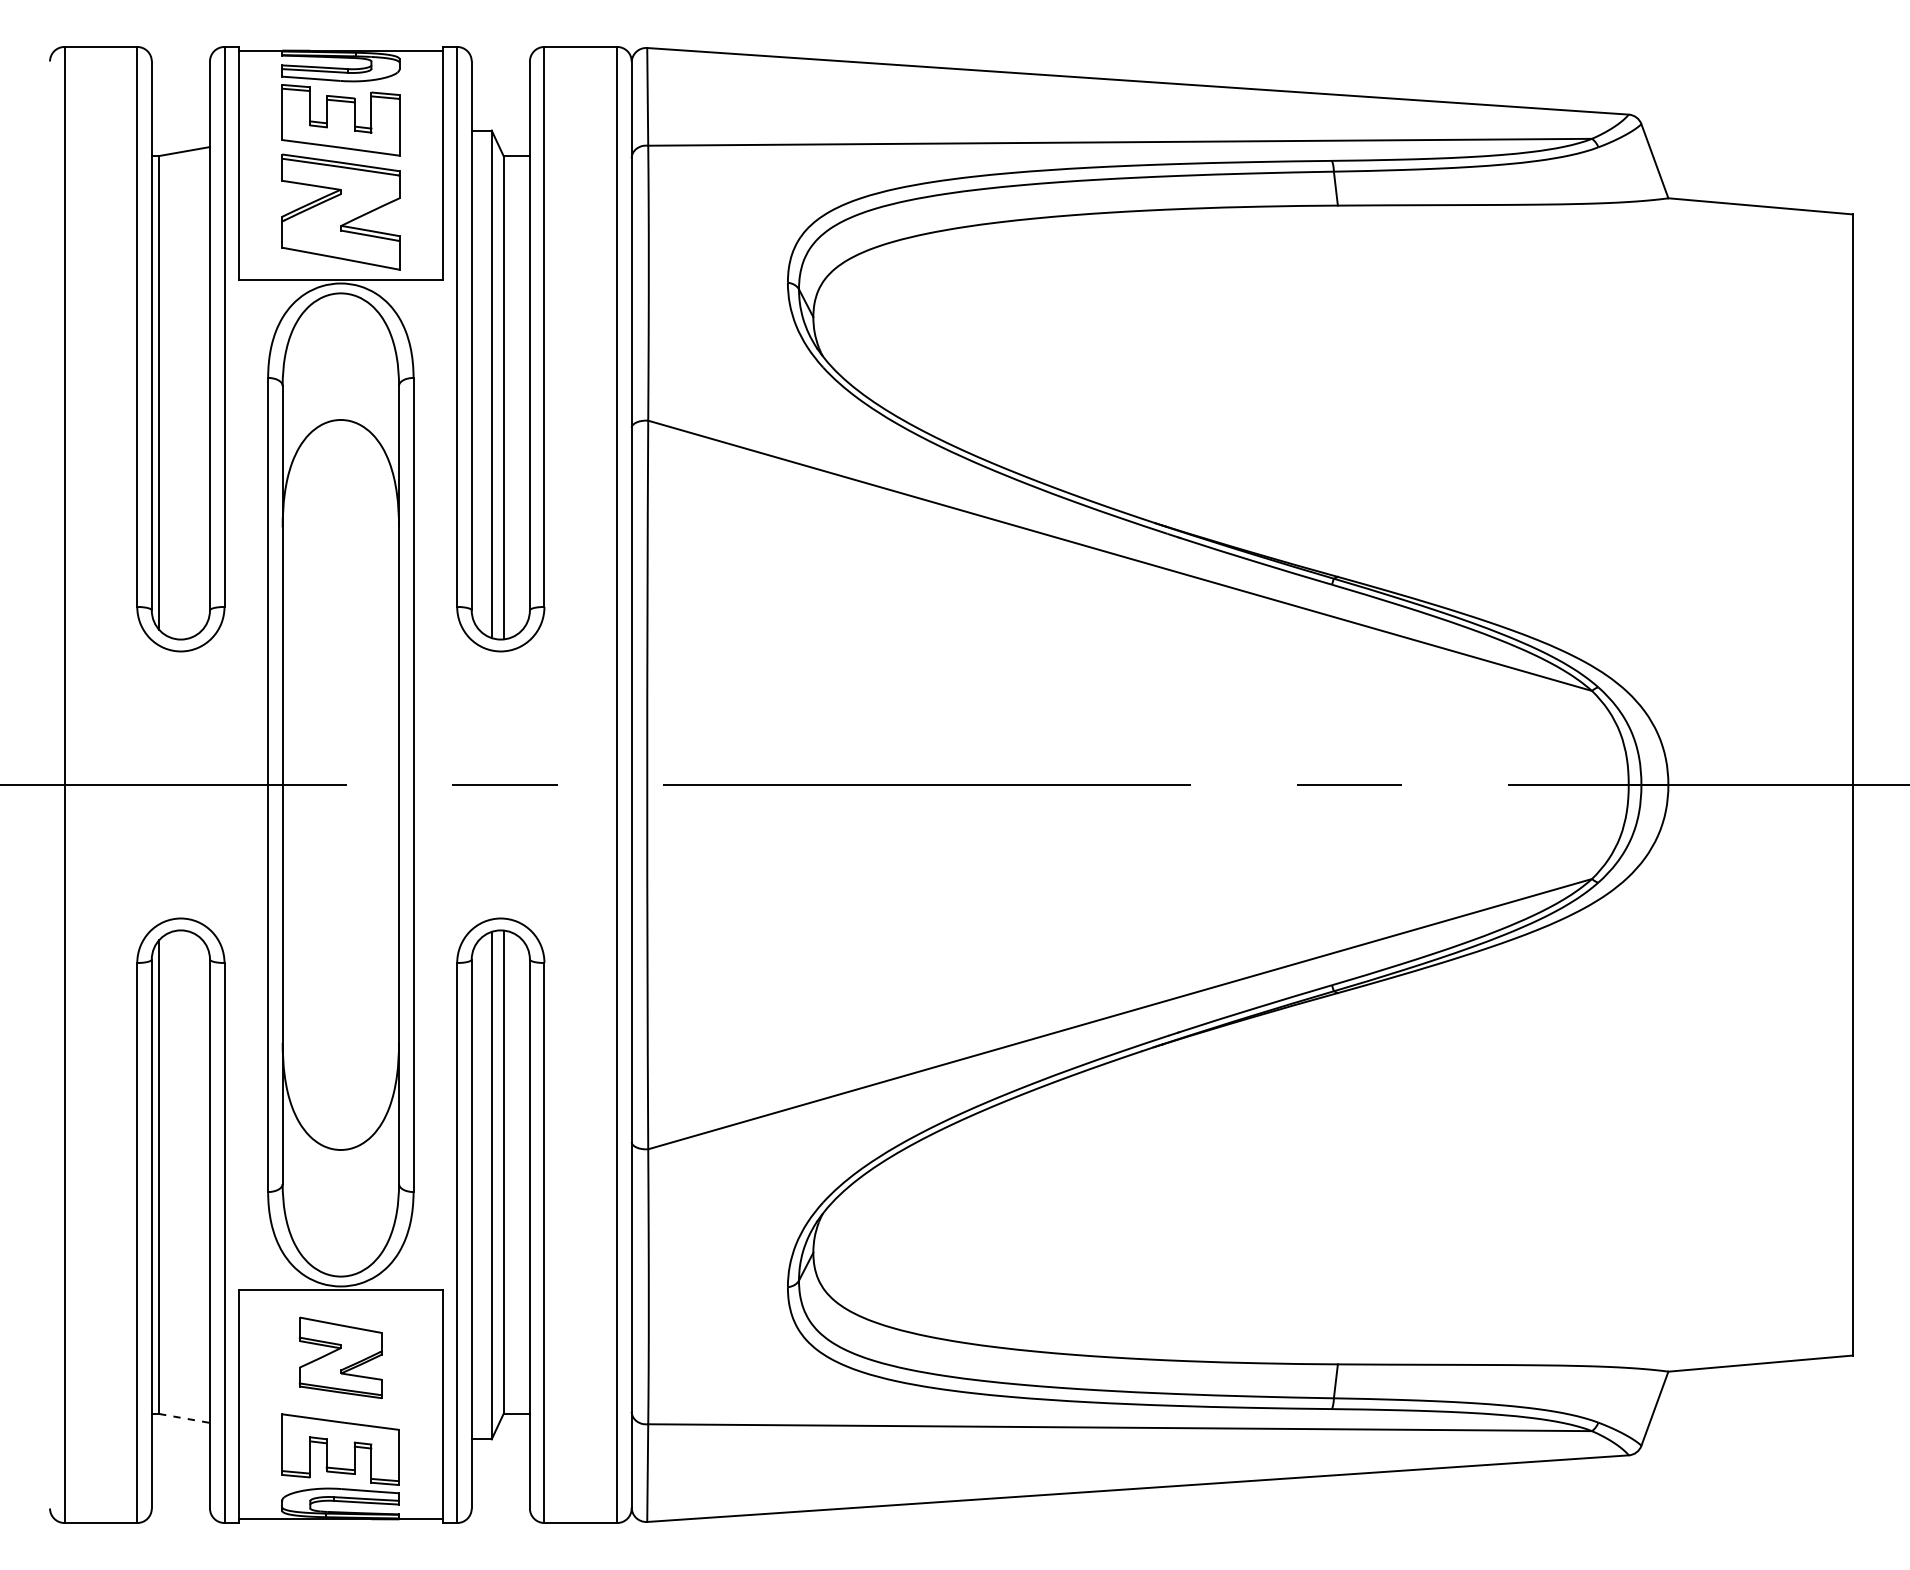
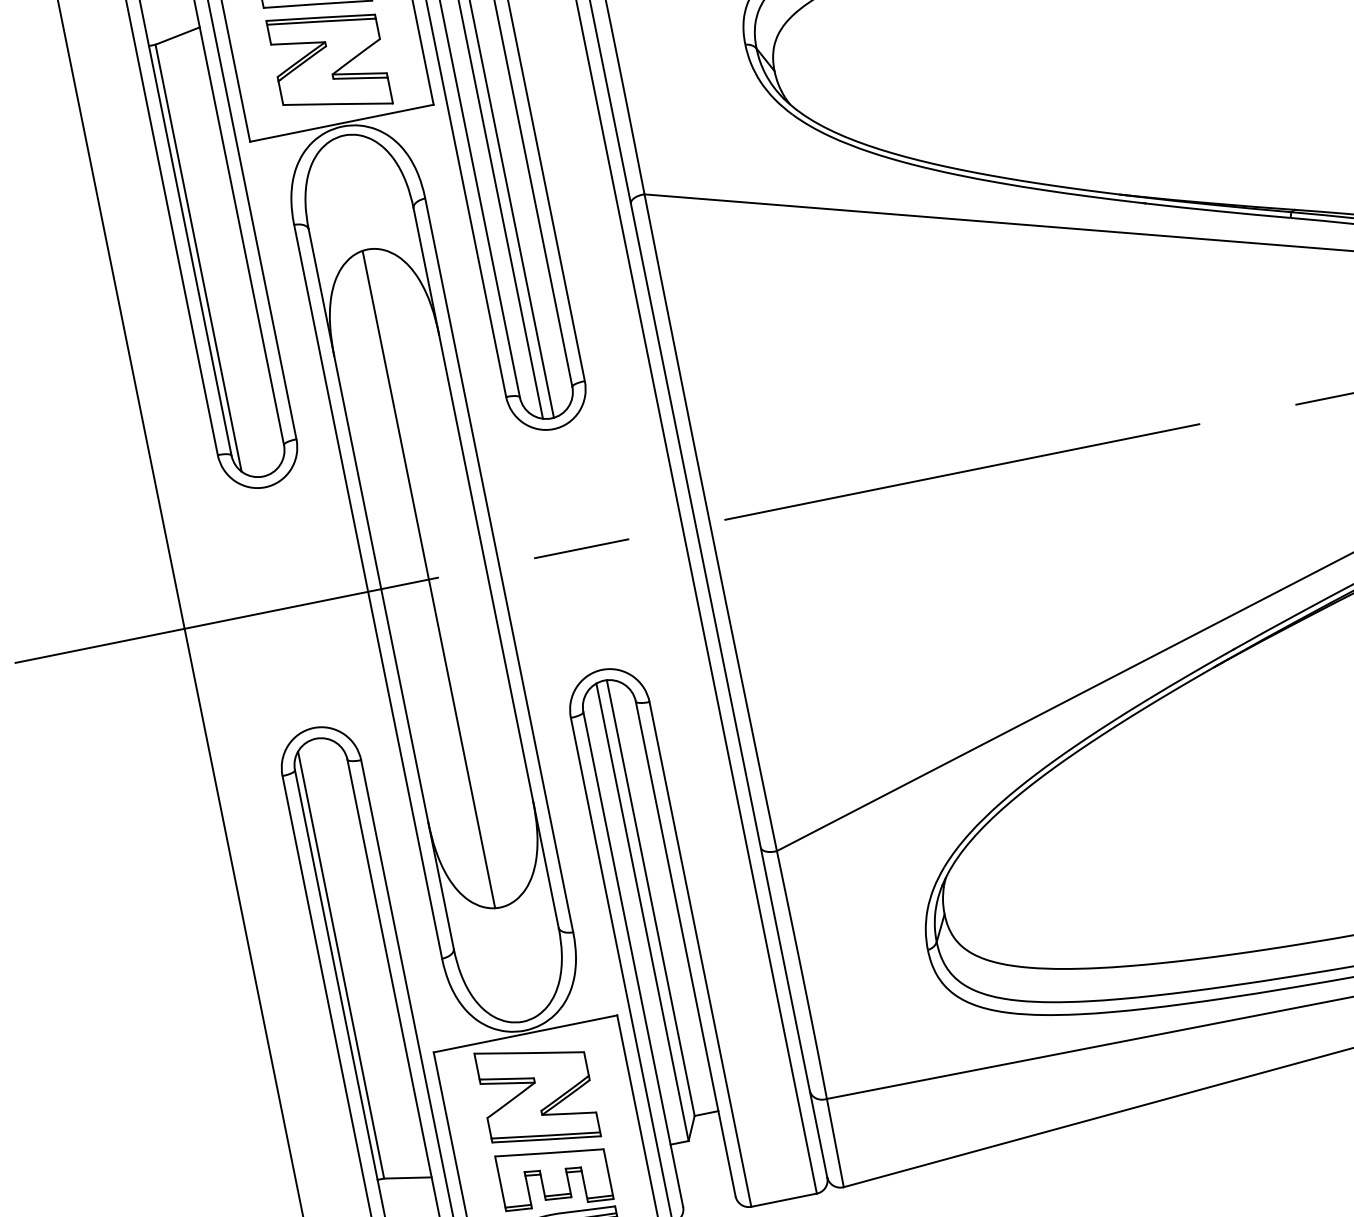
line: (335, 784) -> (428, 579), added
part: (340, 1357) -> (537, 1094), size x1.43
line: (184, 1418) -> (407, 1178), dashed -> solid

